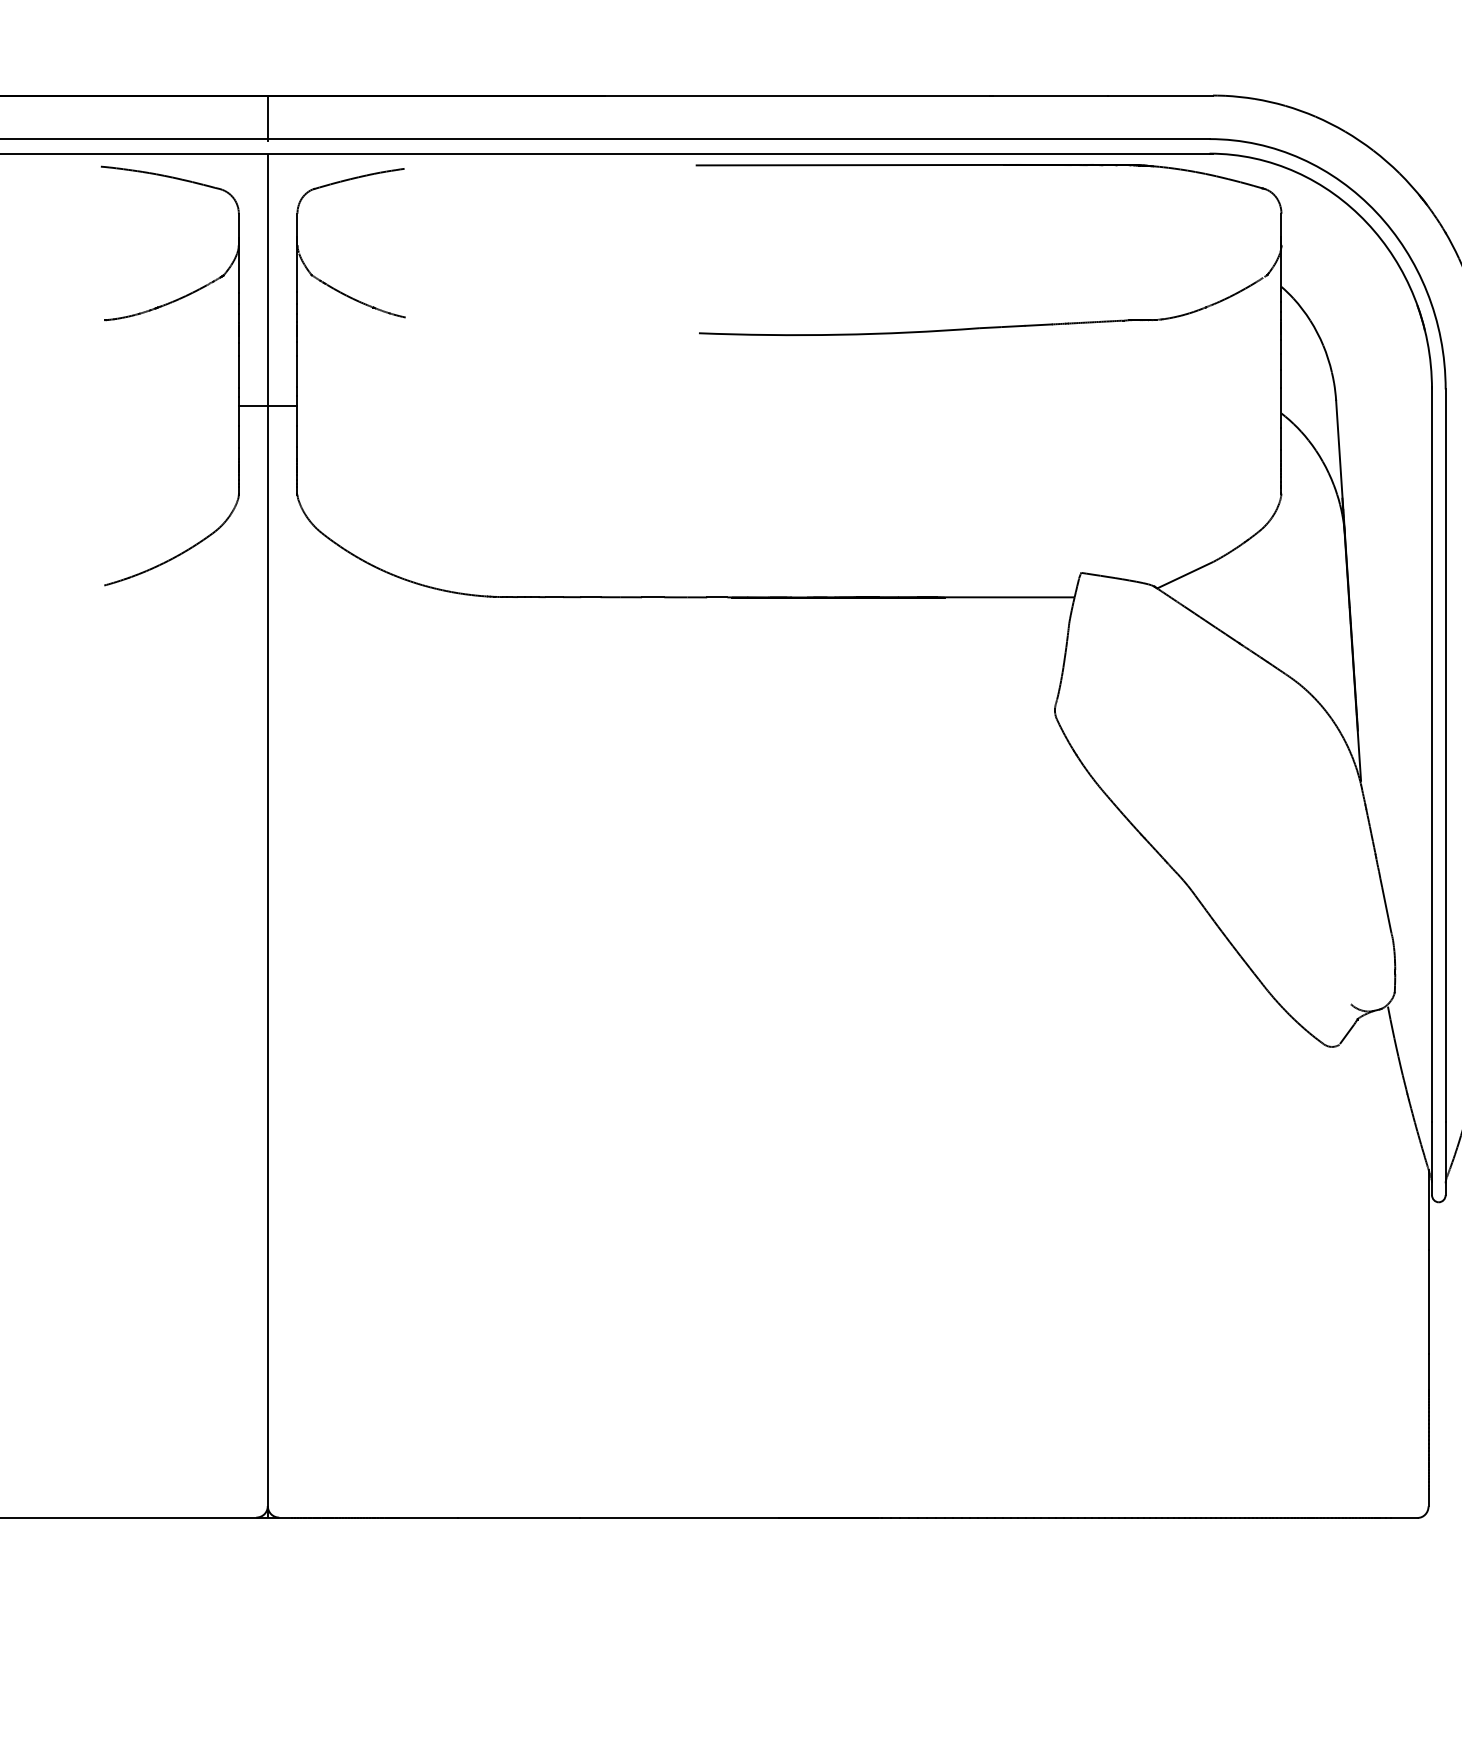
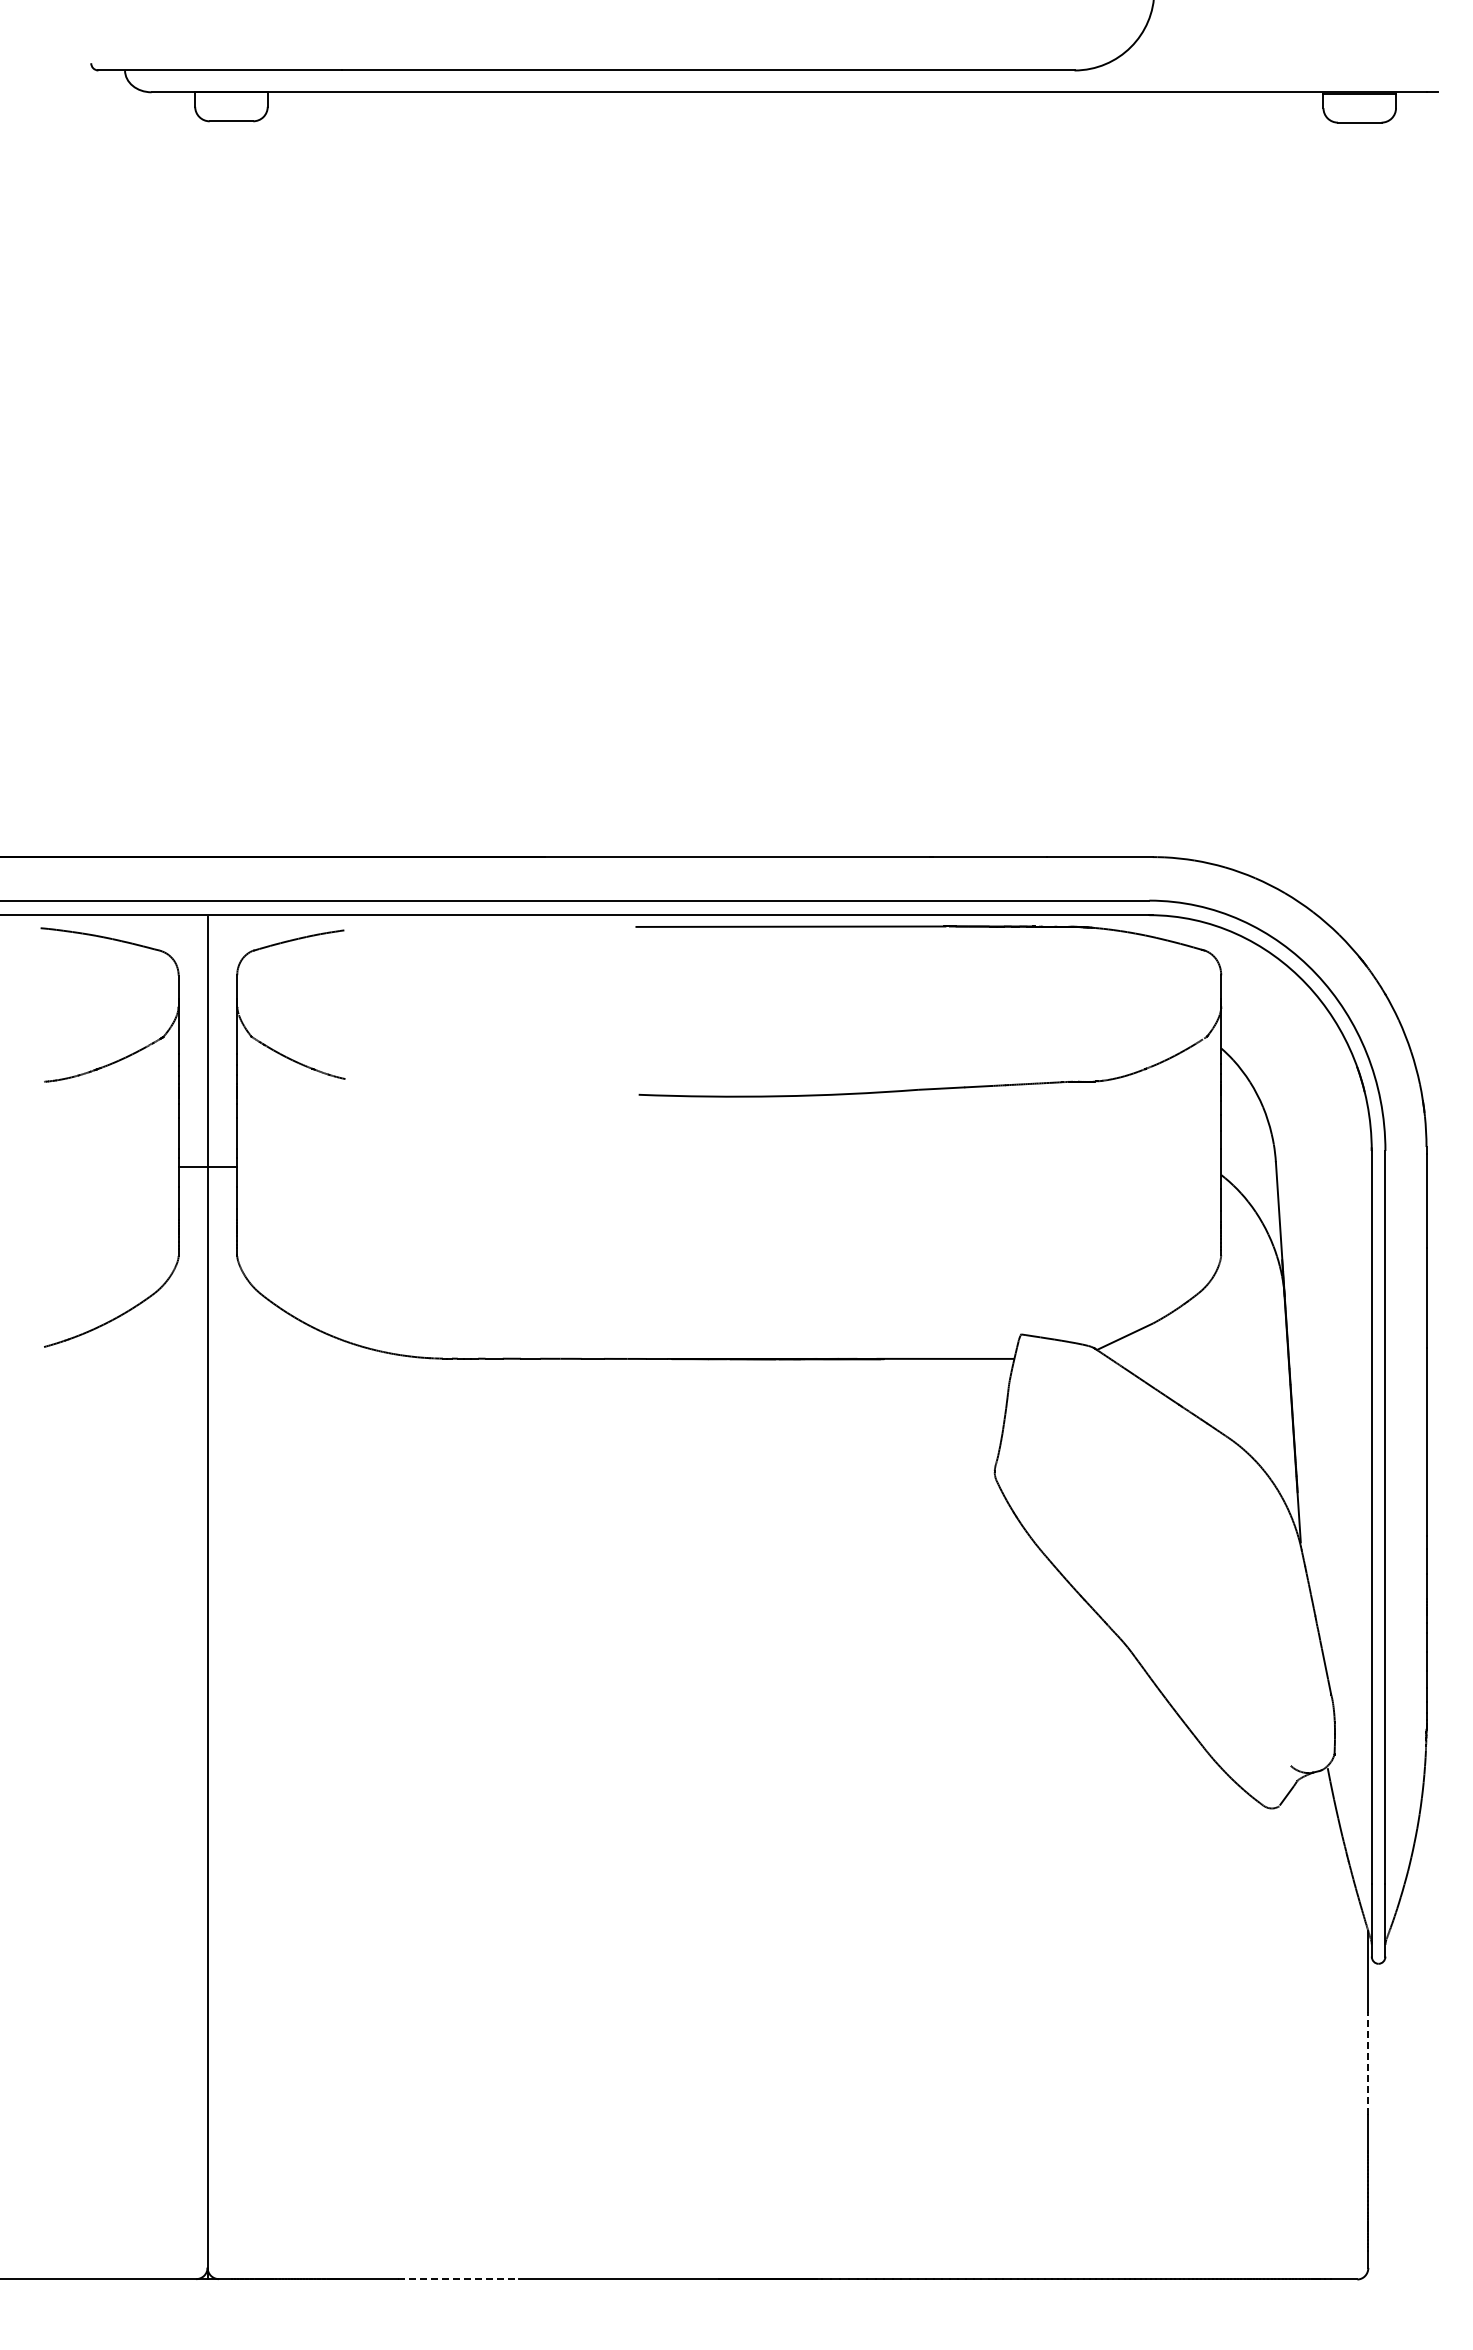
line: (267, 118) -> (207, 880), removed
line: (1428, 1301) -> (1368, 2063), solid -> dashed
line: (518, 1517) -> (458, 2279), solid -> dashed

